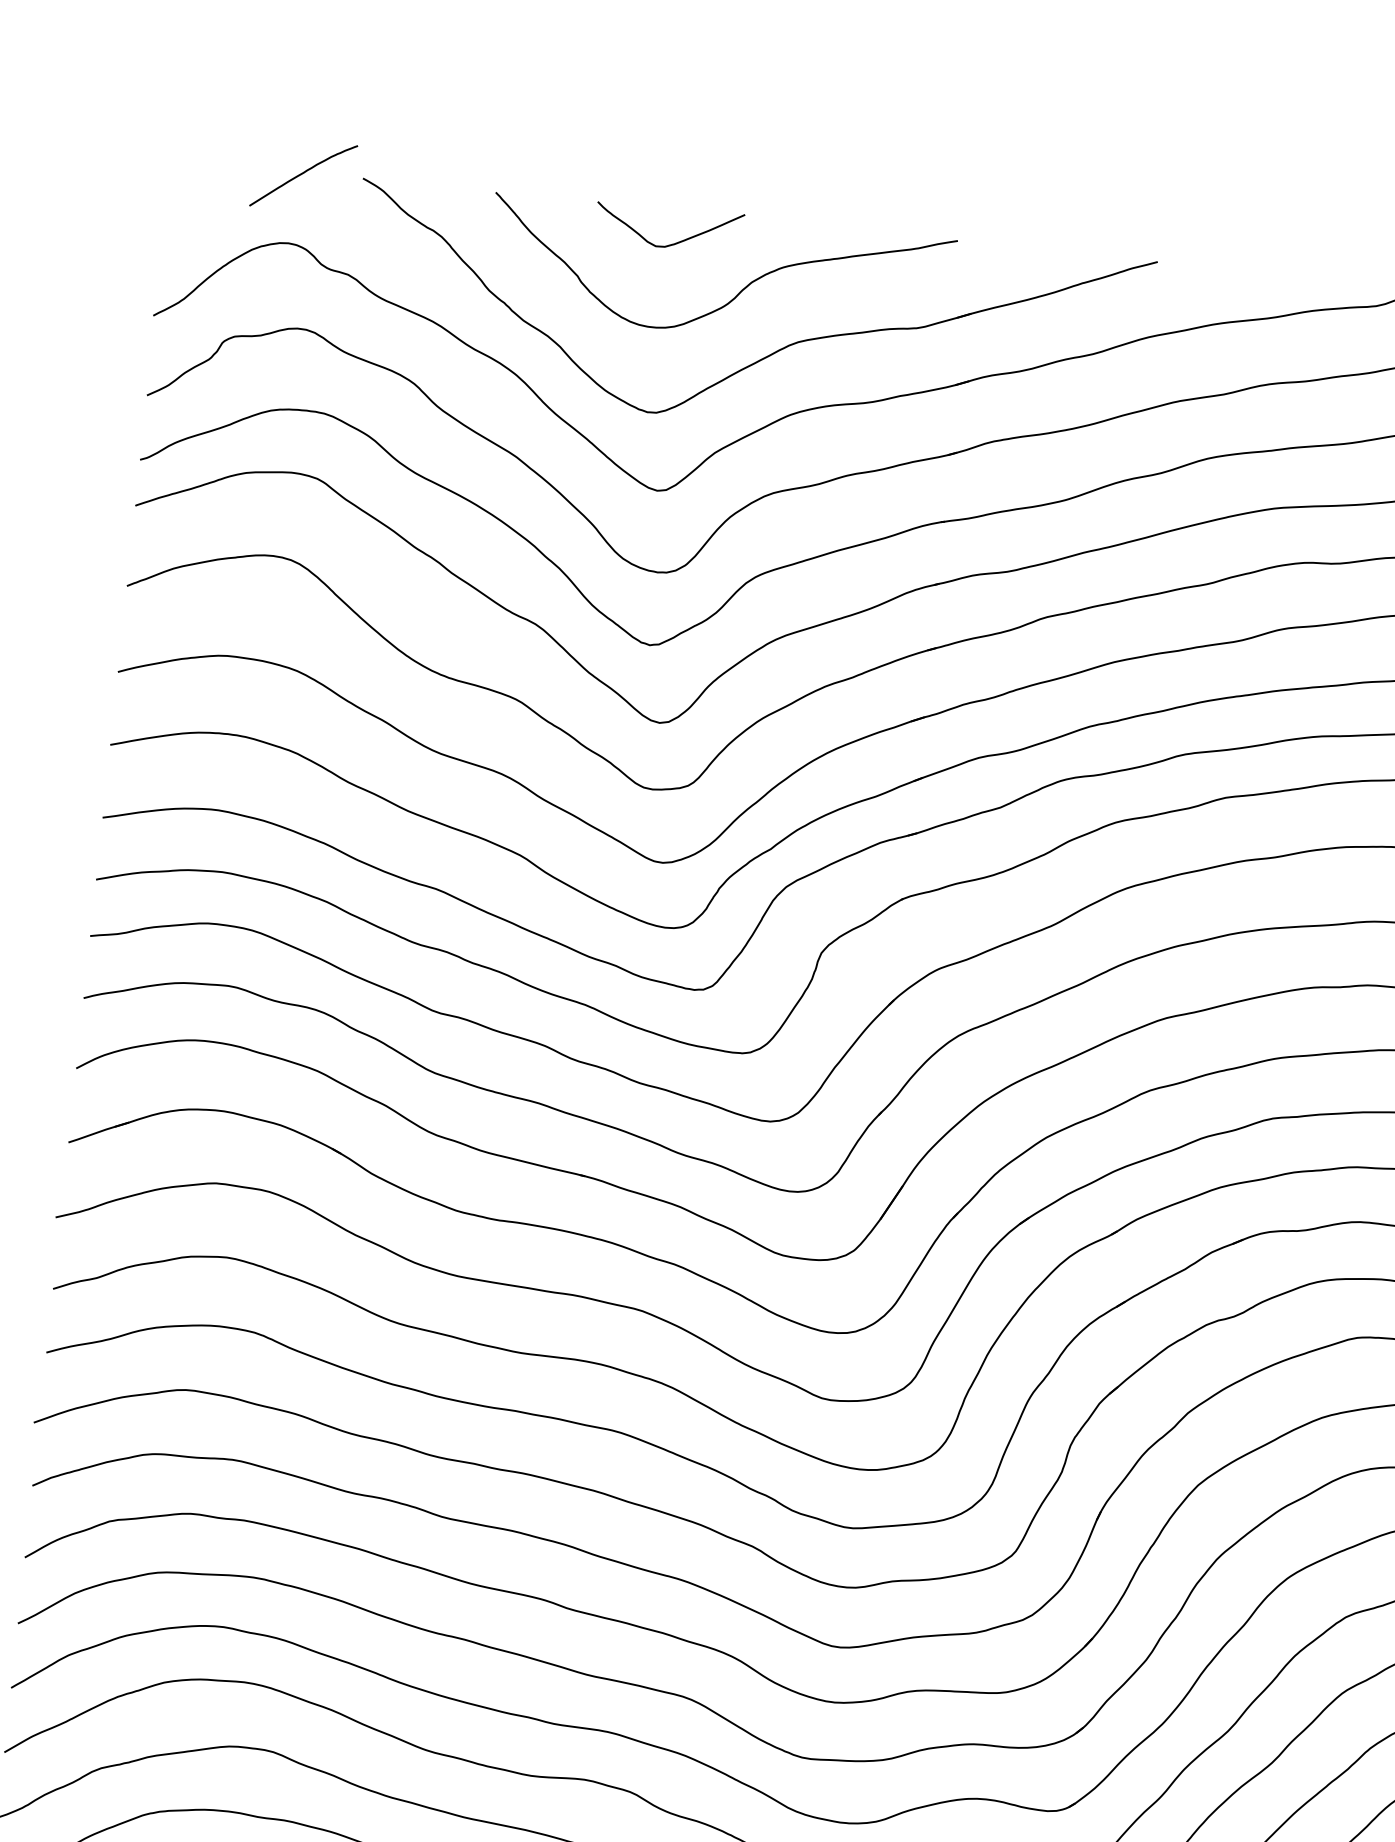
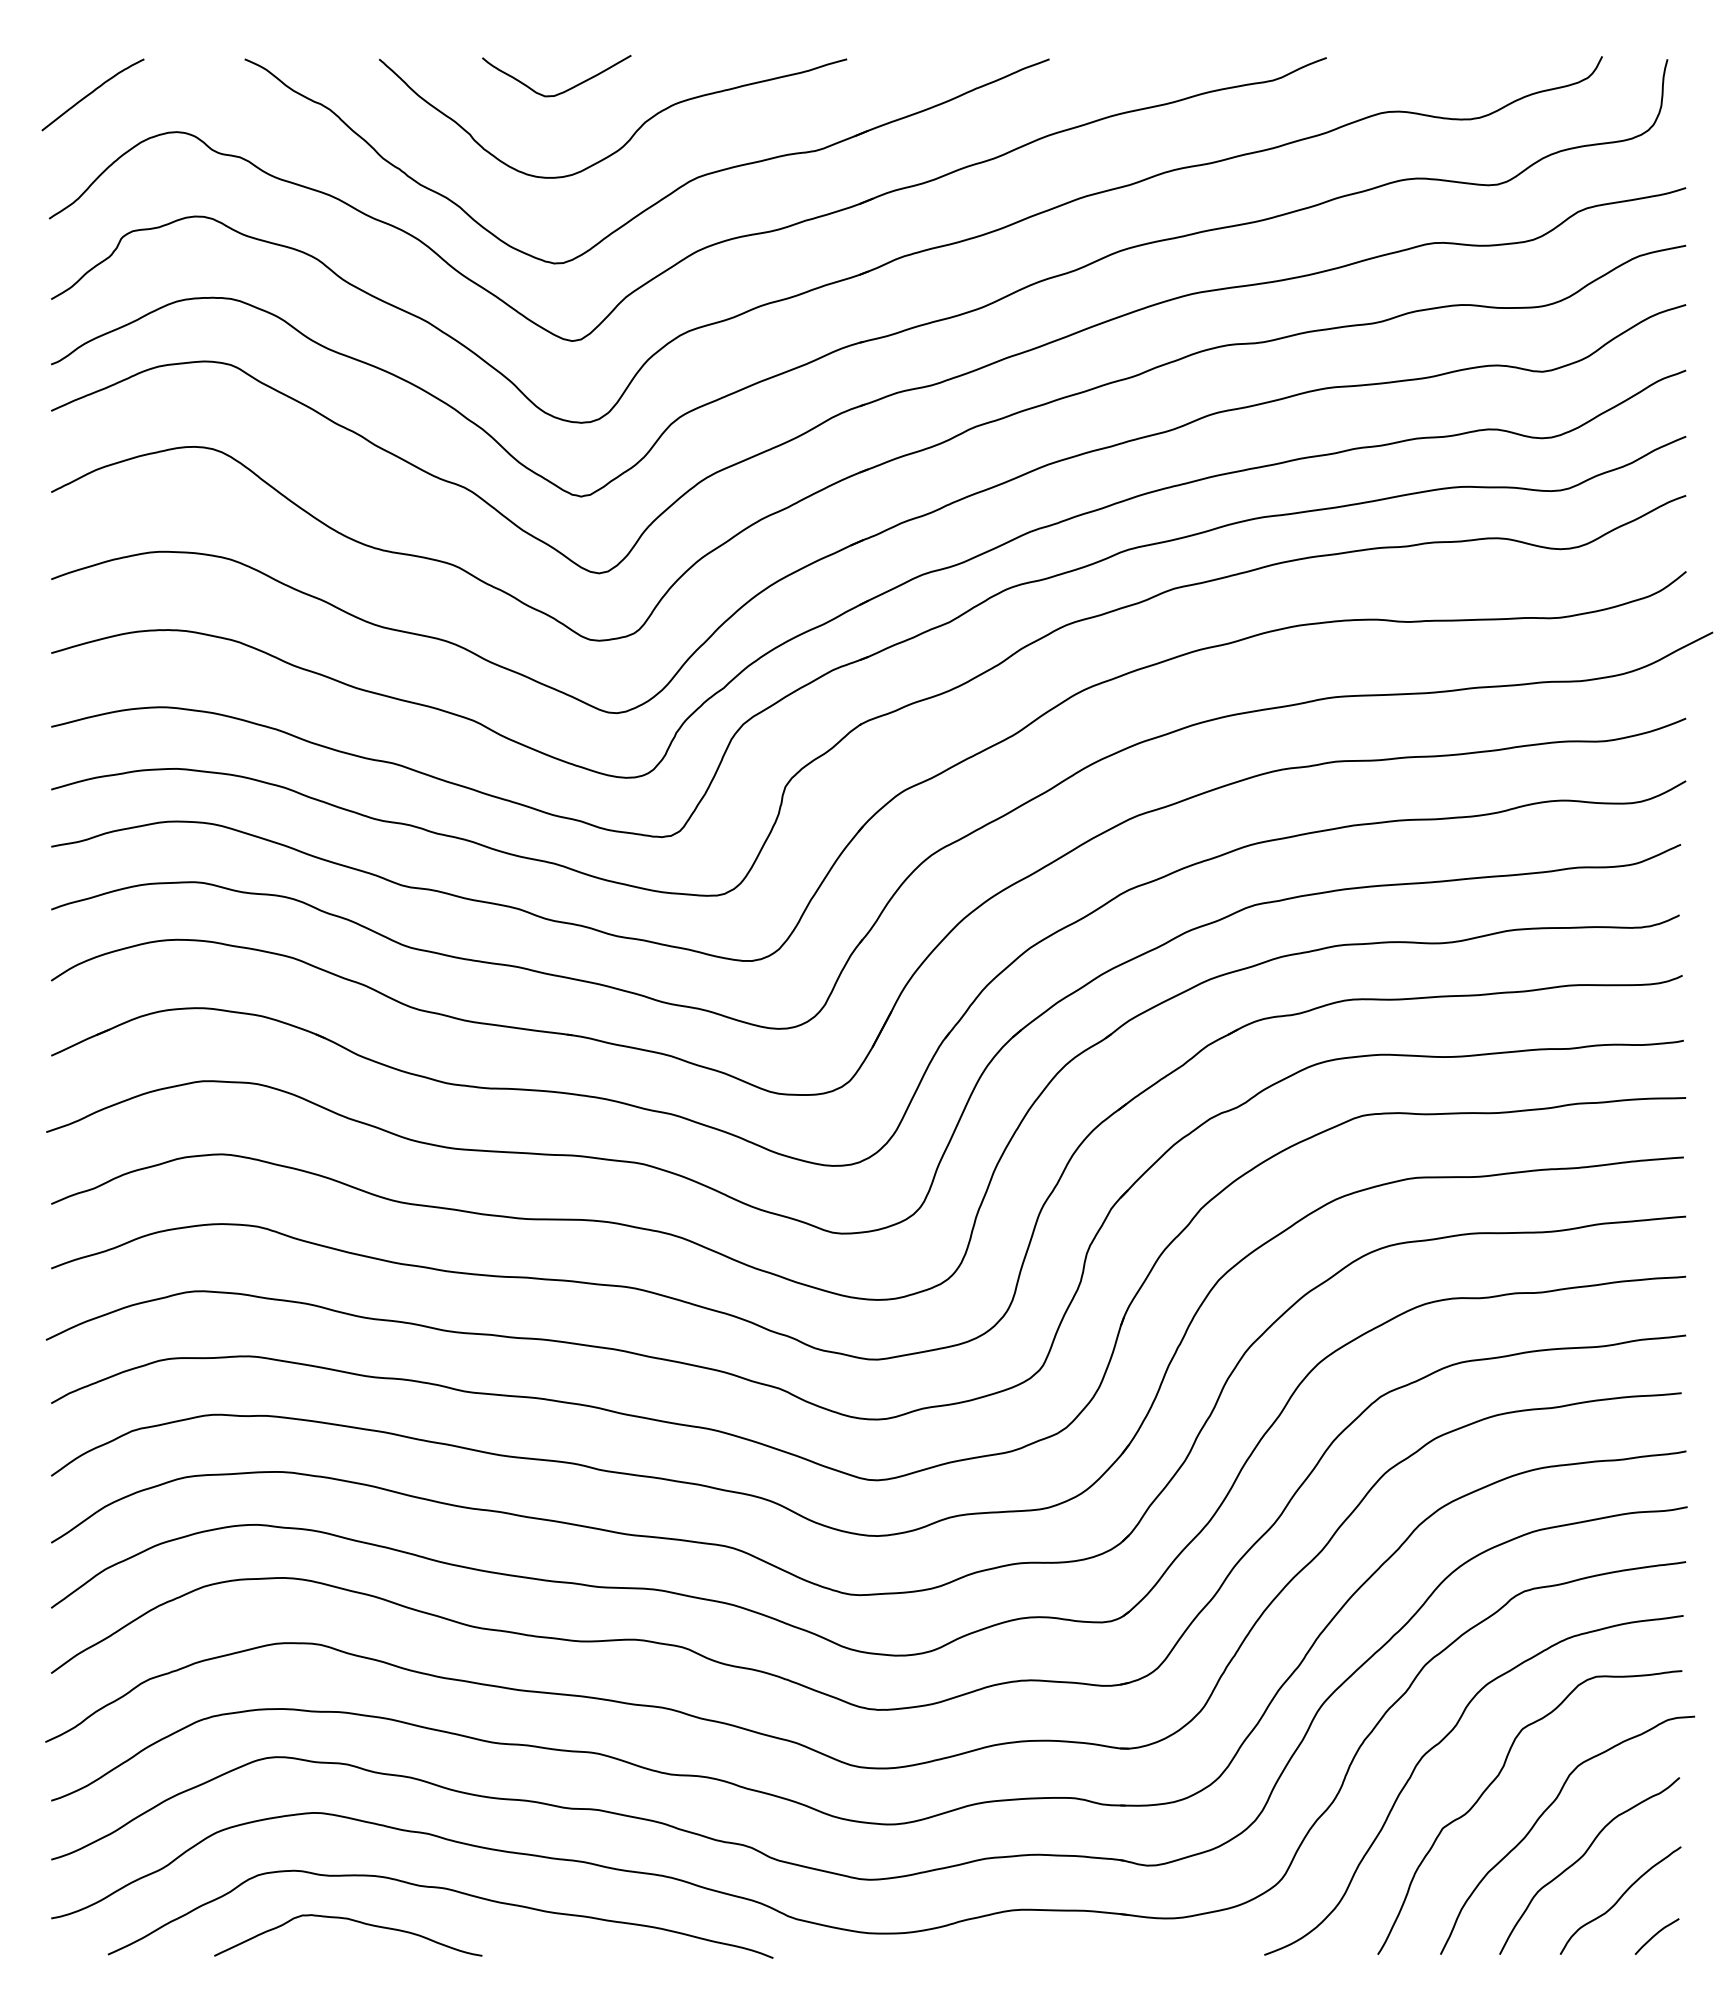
curve: (303, 174) -> (92, 93), moved

